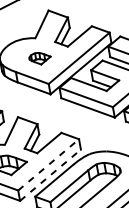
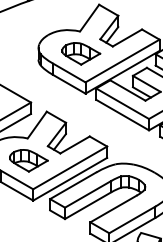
part: (40, 58) -> (81, 53), size x1.67
line: (48, 164) -> (70, 167), dashed -> solid
line: (50, 175) -> (70, 179), dashed -> solid

